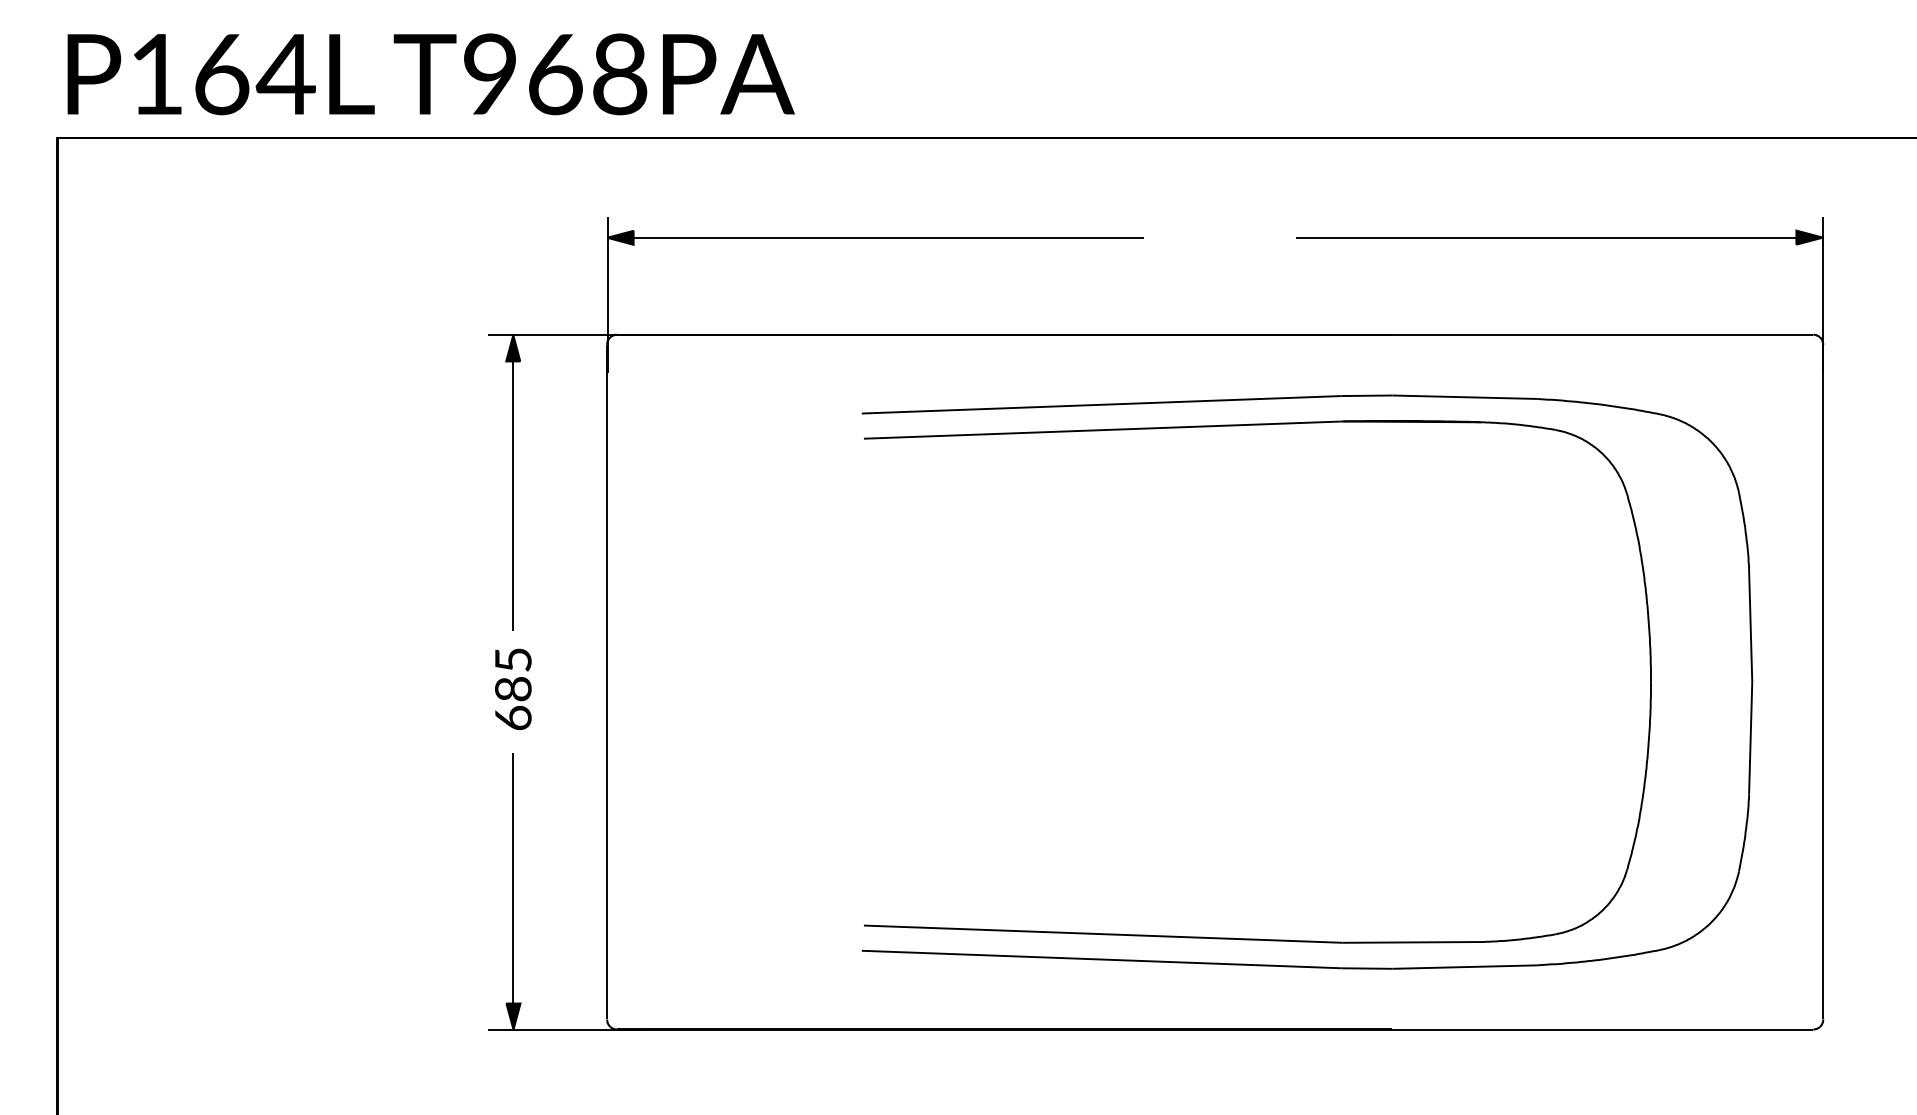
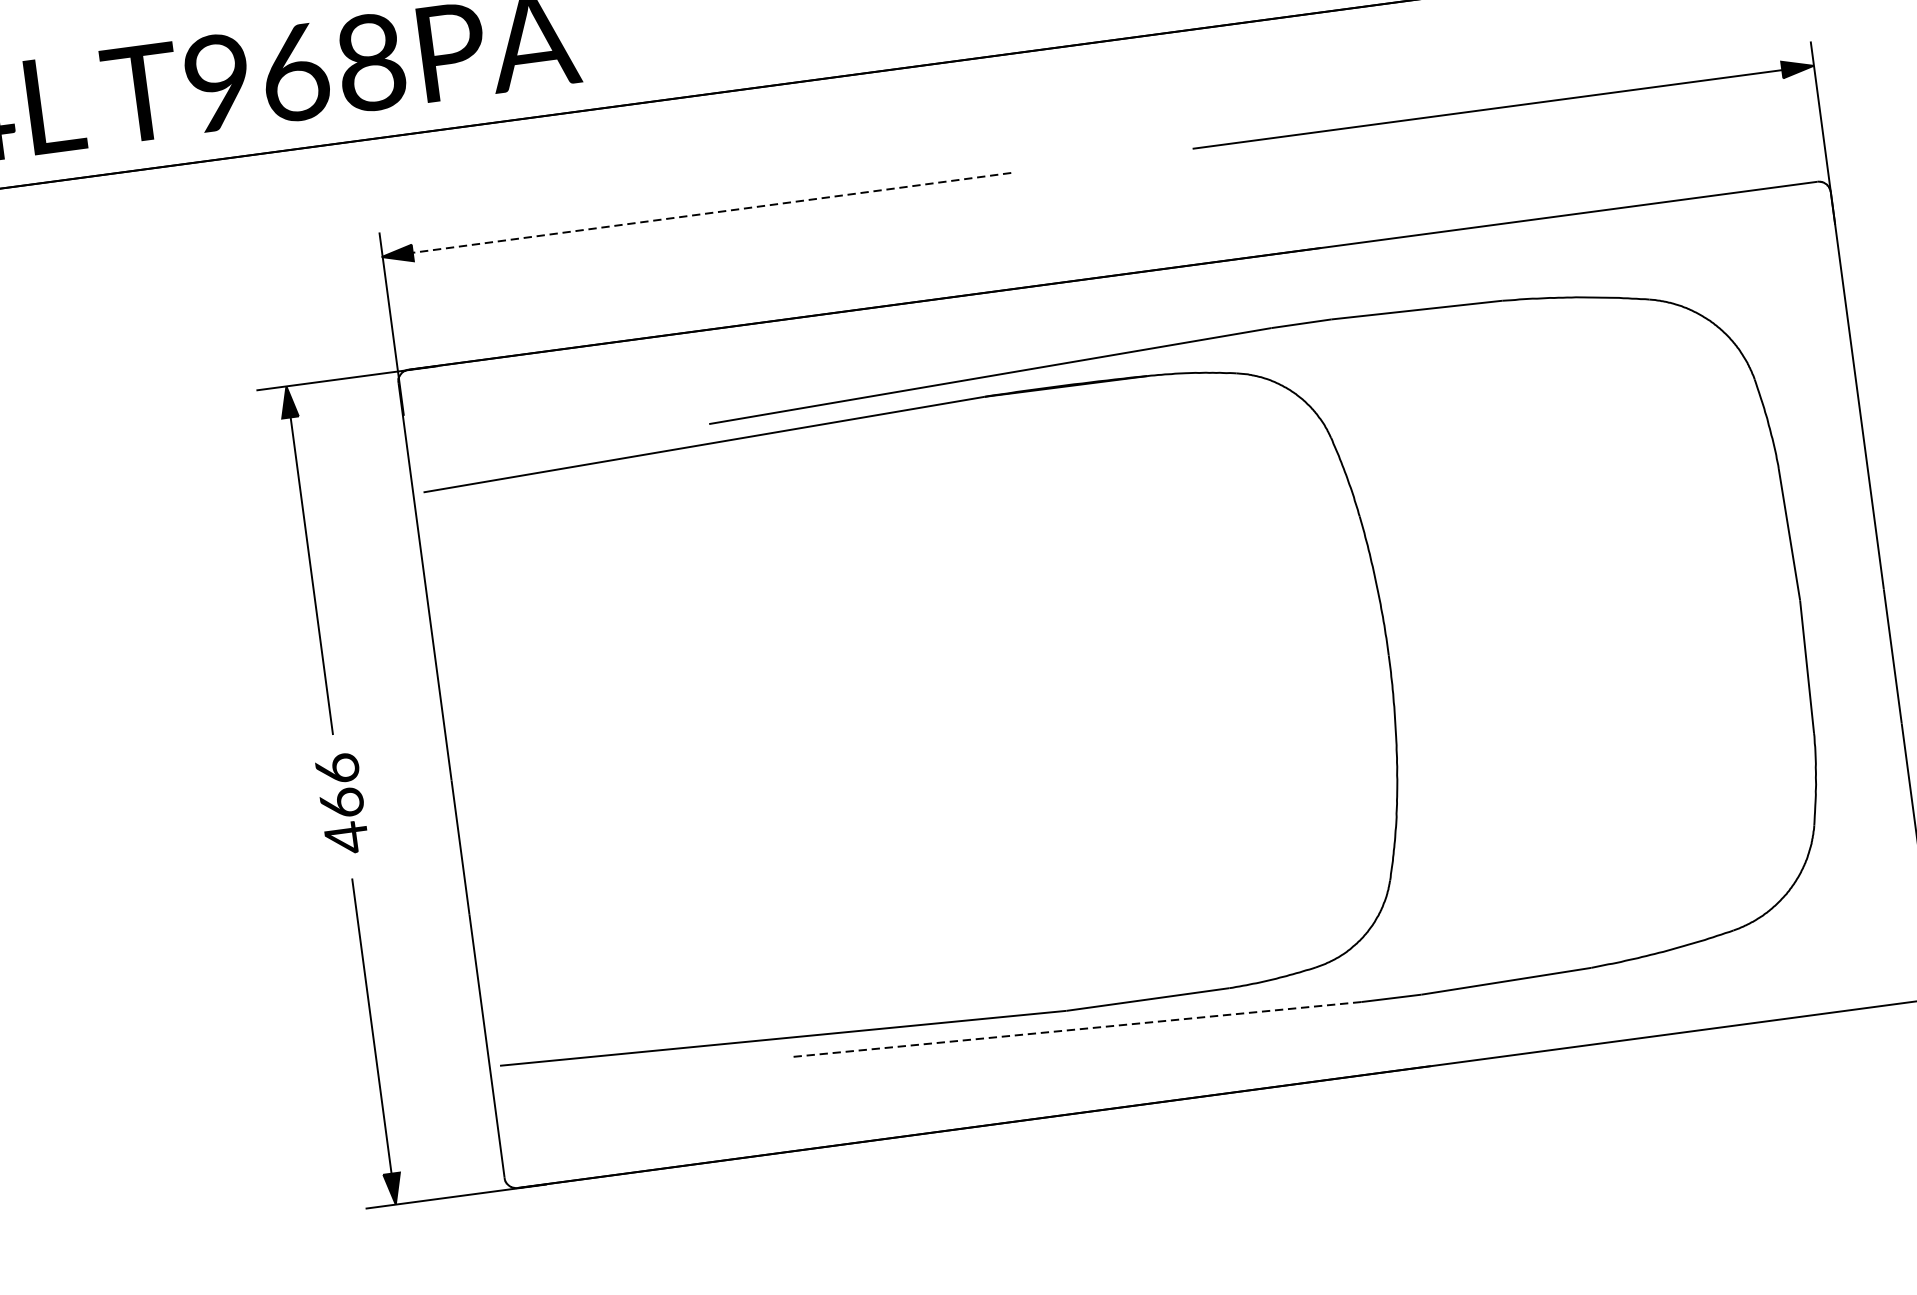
line: (886, 237) -> (710, 212), solid -> dashed
part: (1239, 426) -> (863, 418), moved
text: (513, 689) -> (342, 803), 685 -> 466
line: (1102, 959) -> (1078, 1029), solid -> dashed

